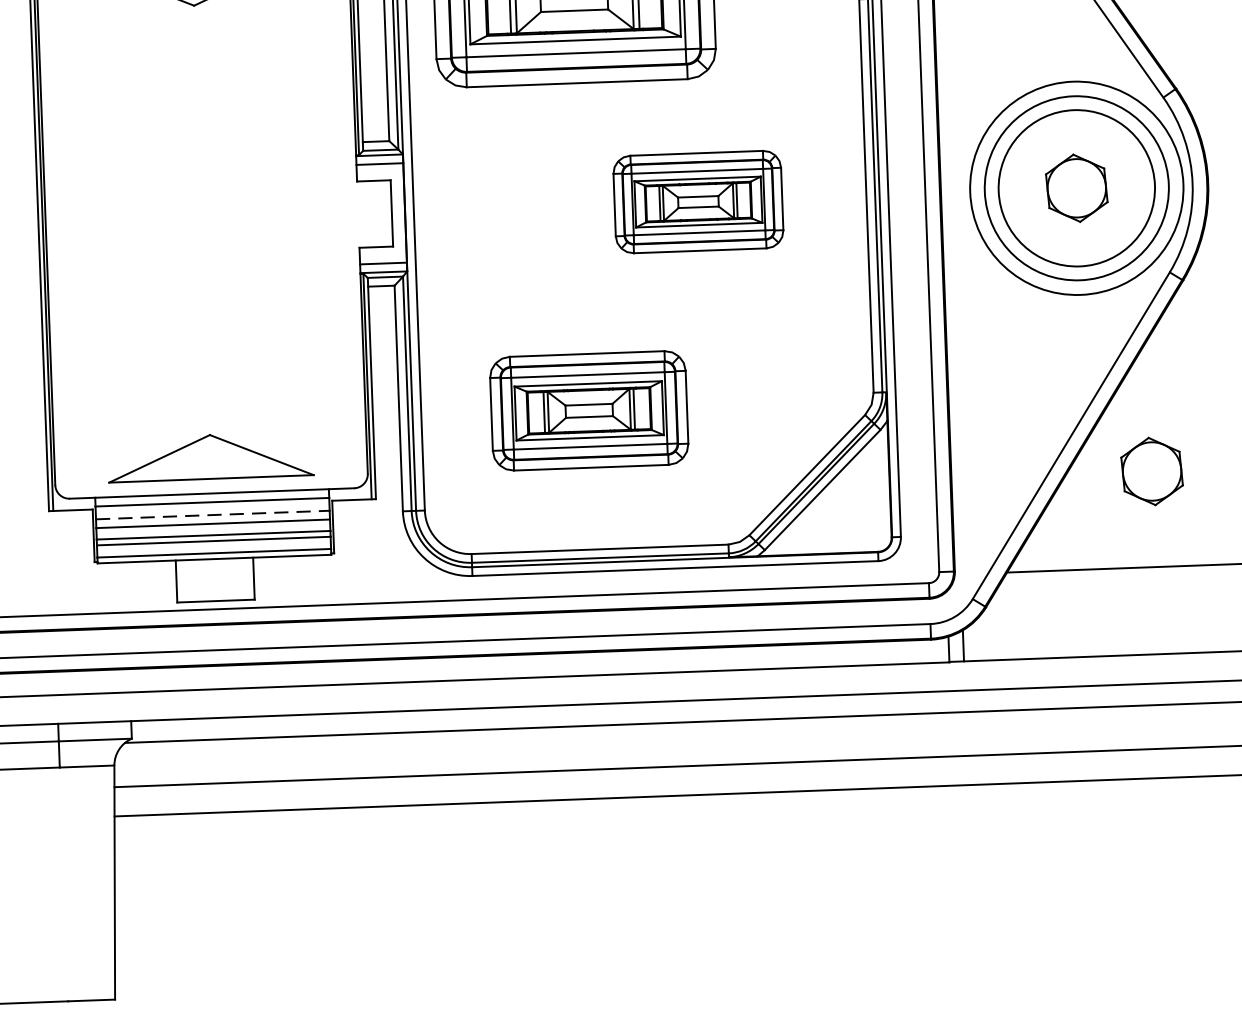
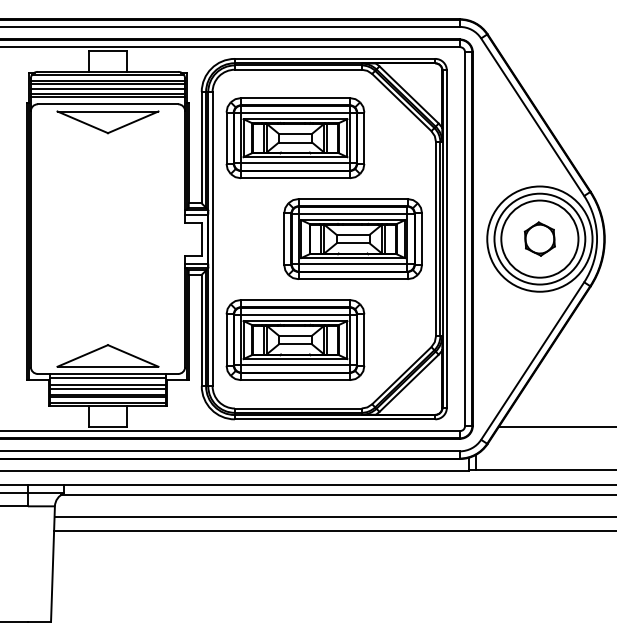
part: (697, 200) -> (352, 238), size x1.67
part: (589, 409) -> (295, 339), size x1.43
part: (1151, 470) -> (571, 379), removed
line: (213, 514) -> (108, 384), dashed -> solid

